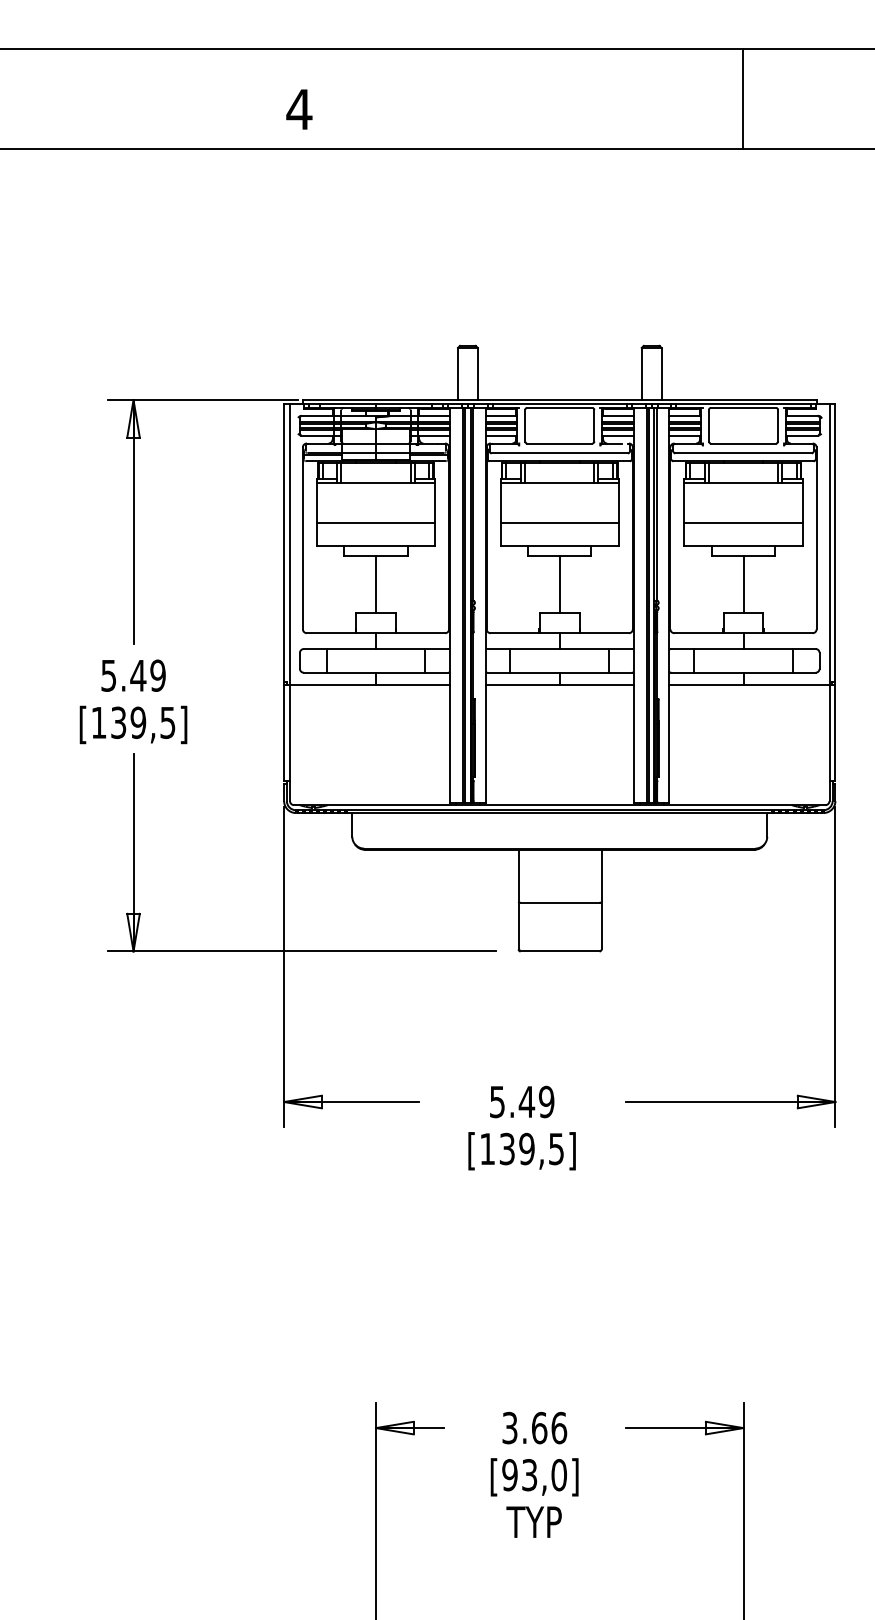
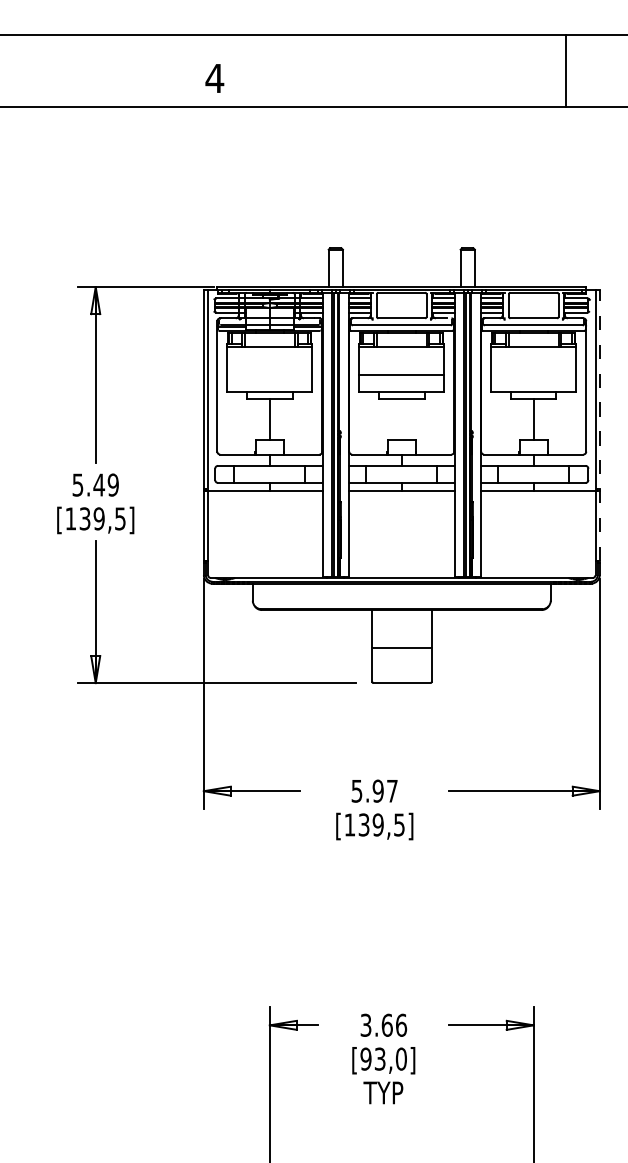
line: (743, 98) -> (566, 70), moved
line: (375, 522) -> (269, 375), removed
line: (743, 522) -> (533, 375), removed
line: (559, 584) -> (401, 419), removed
line: (835, 592) -> (599, 425), solid -> dashed
text: (536, 1101) -> (385, 790), 5.49 -> 5.97

